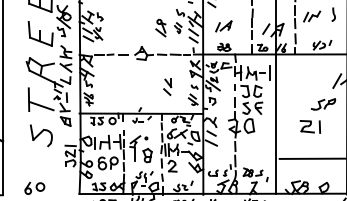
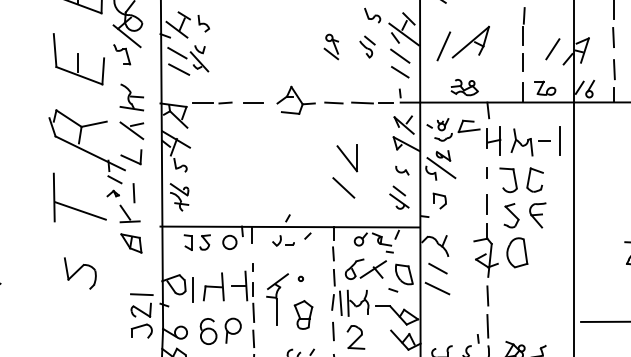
part: (223, 26) -> (462, 43), size x1.6
part: (160, 27) -> (330, 45), size x0.7
part: (167, 86) -> (345, 169), size x1.6
part: (41, 135) -> (80, 272), size x0.7

